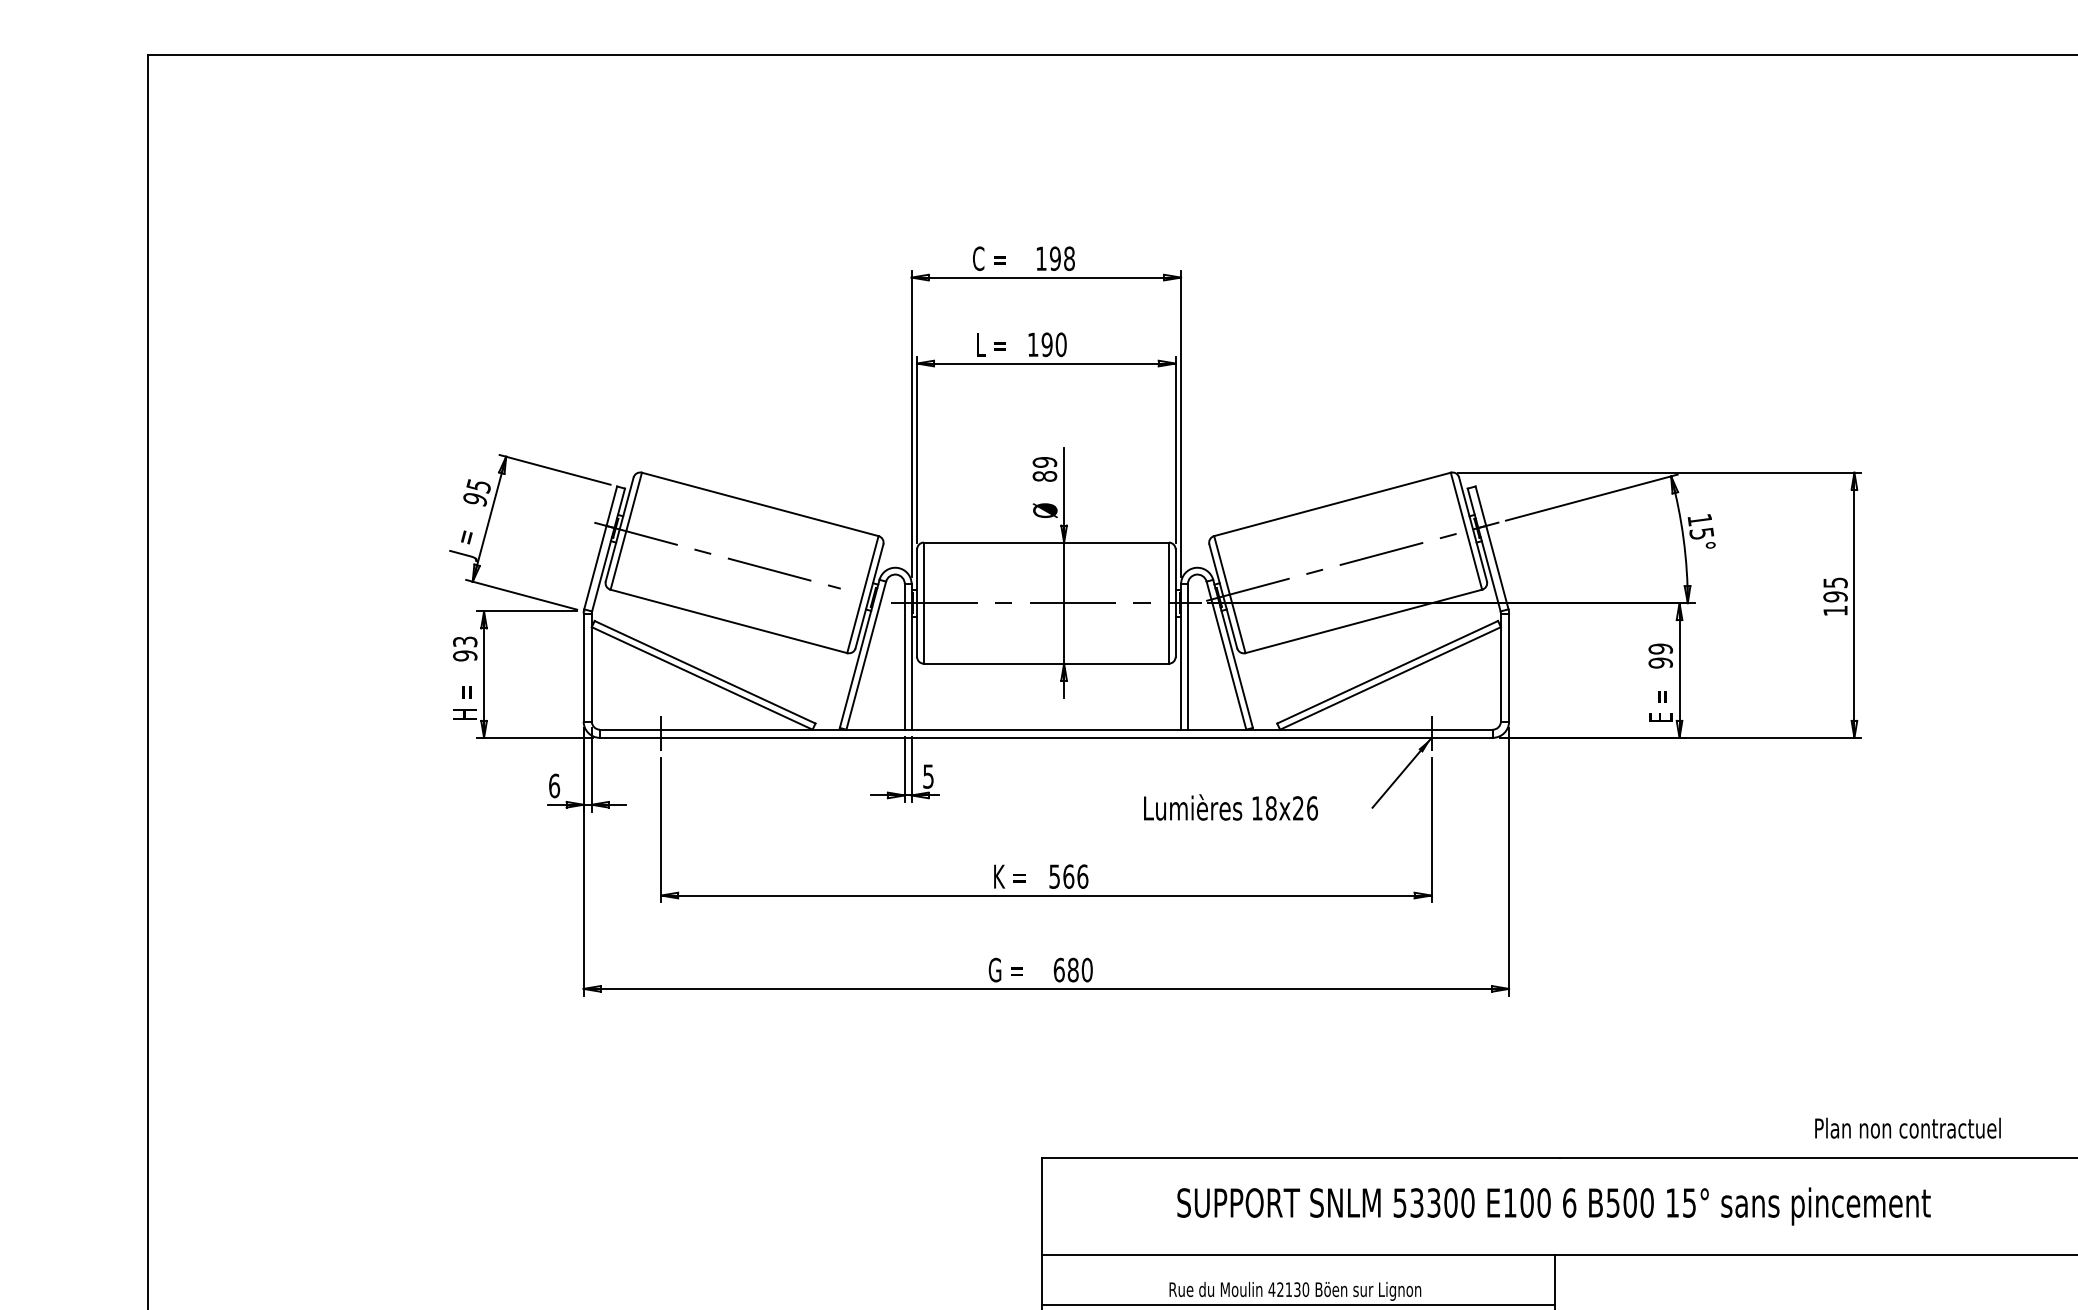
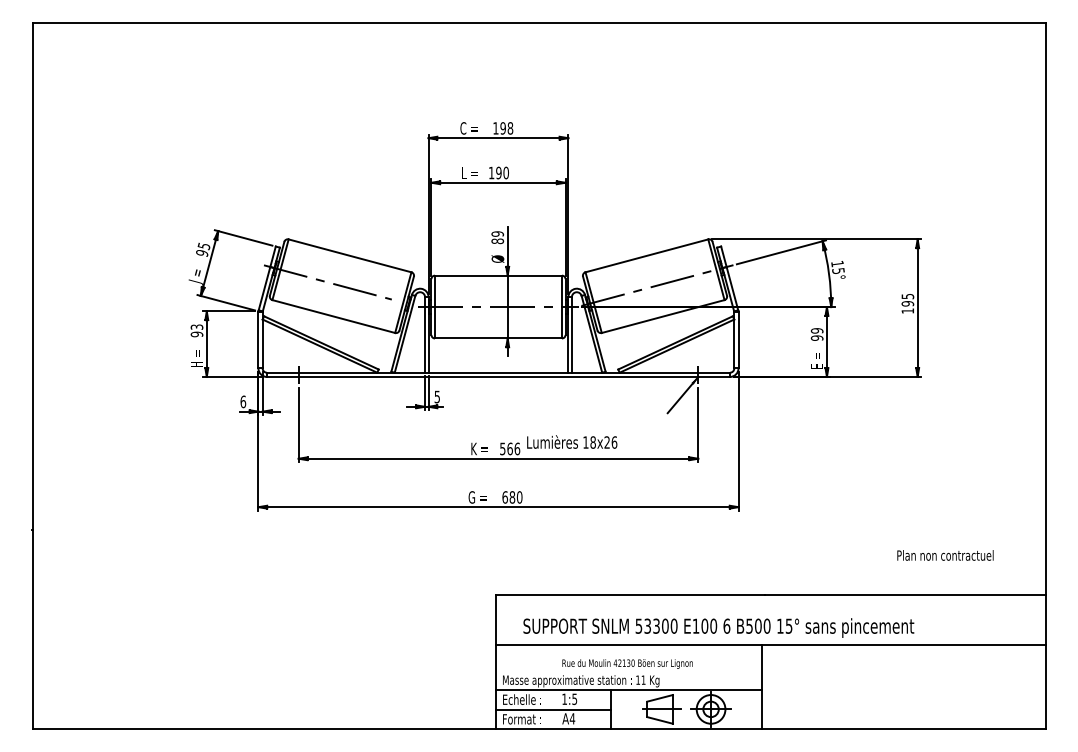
text: (1231, 806) -> (572, 441), moved
text: (1908, 1128) -> (945, 555), moved
text: (1553, 1205) -> (718, 627), moved
line: (1298, 1303) -> (629, 670), removed

